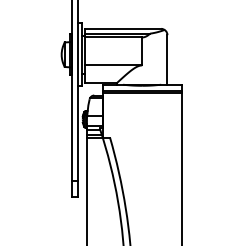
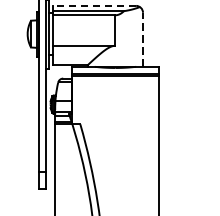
line: (123, 28) -> (95, 5), solid -> dashed
line: (167, 59) -> (143, 39), solid -> dashed

